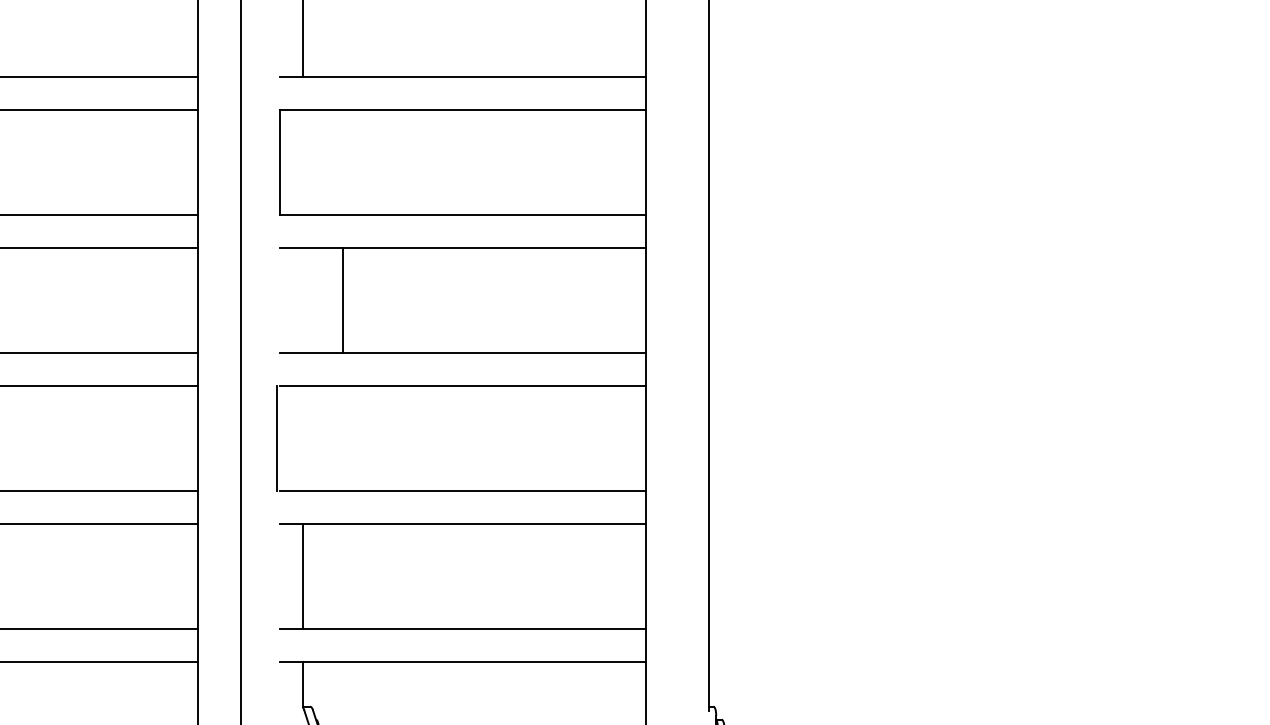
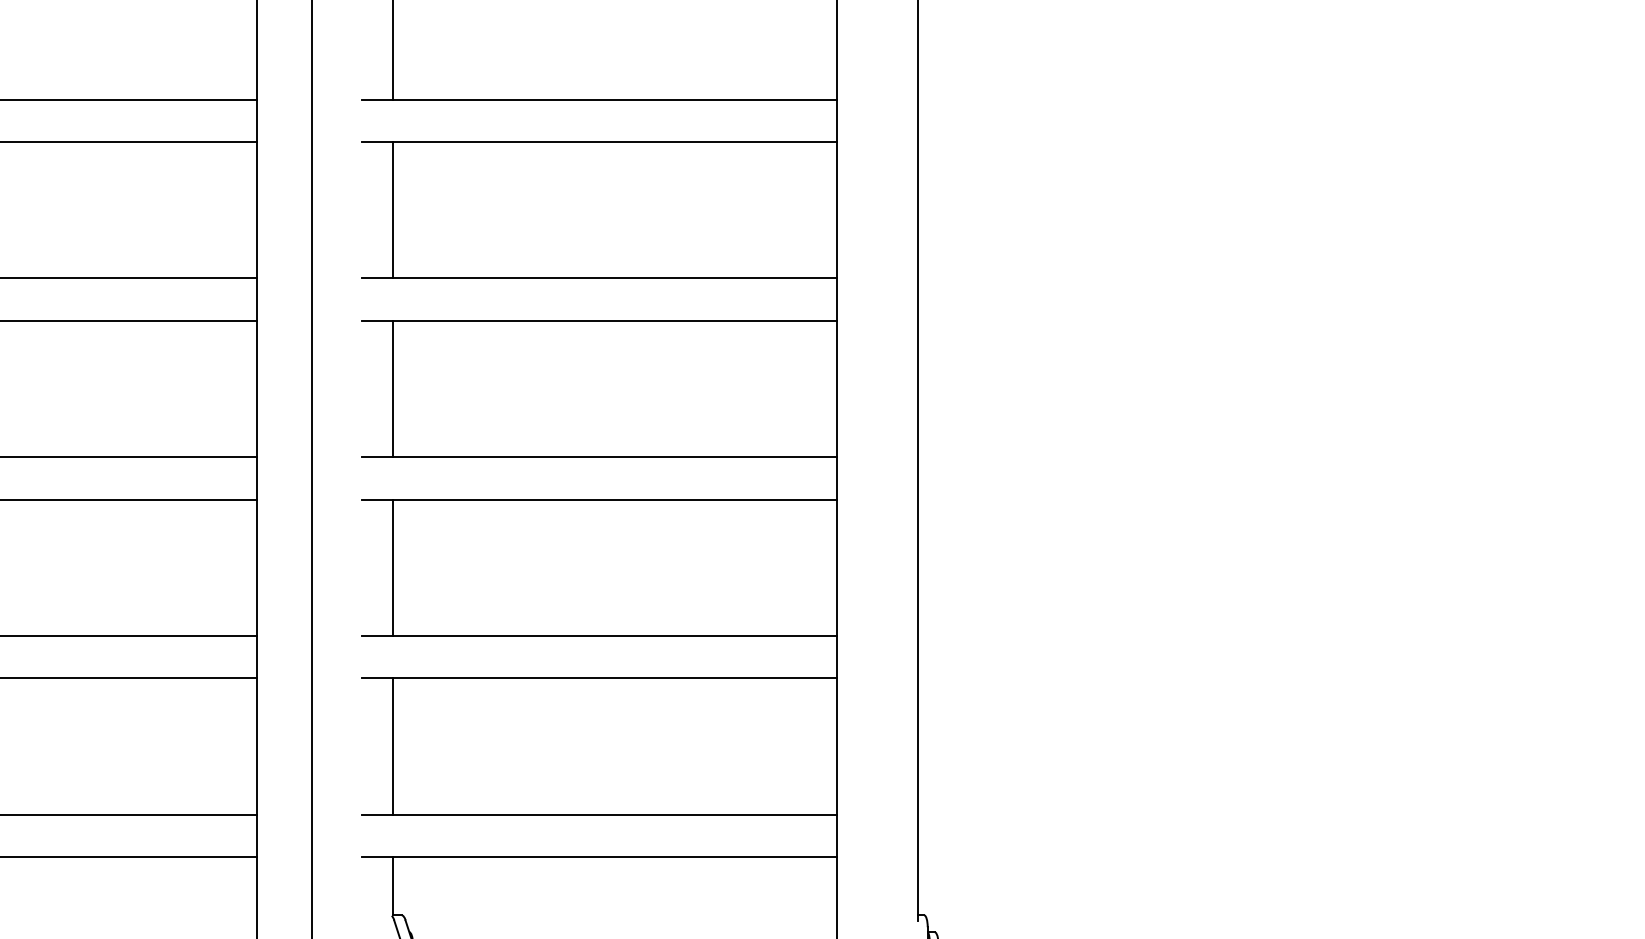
line: (279, 162) -> (392, 210), moved
line: (343, 299) -> (392, 388), moved
line: (276, 438) -> (392, 567), moved

